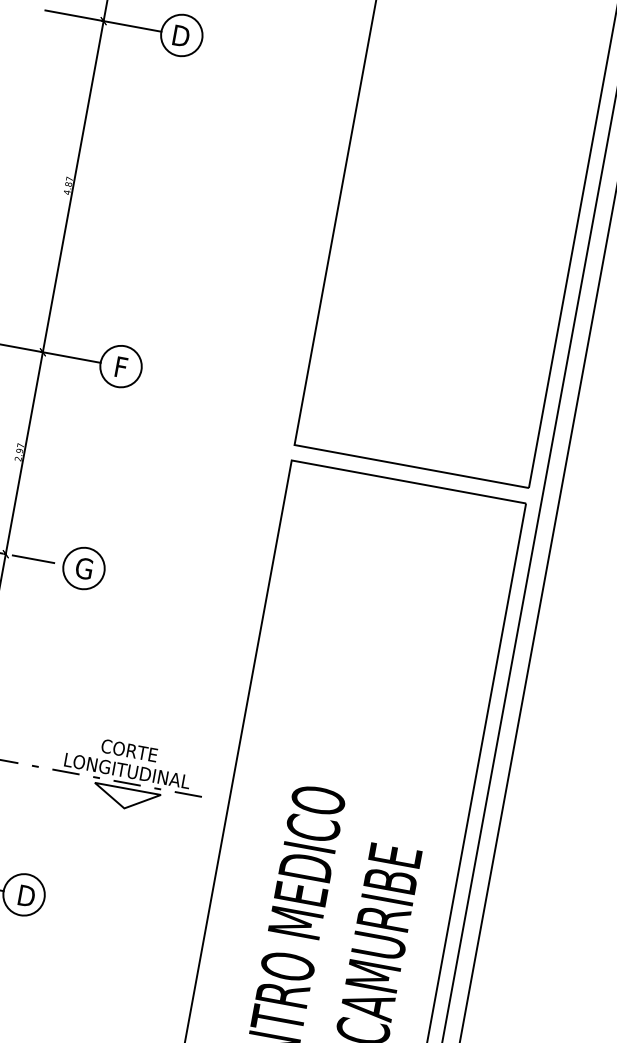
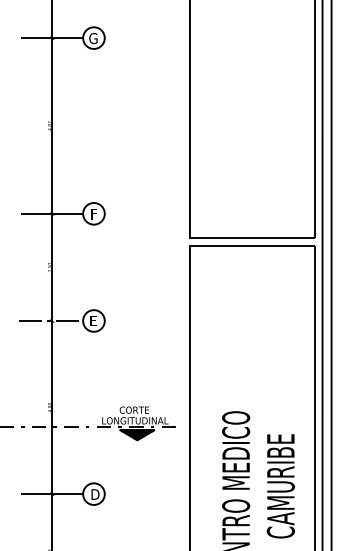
text: (180, 36) -> (93, 38), D -> G
text: (83, 567) -> (93, 320), G -> E
hatch: (126, 797) -> (137, 434), added

